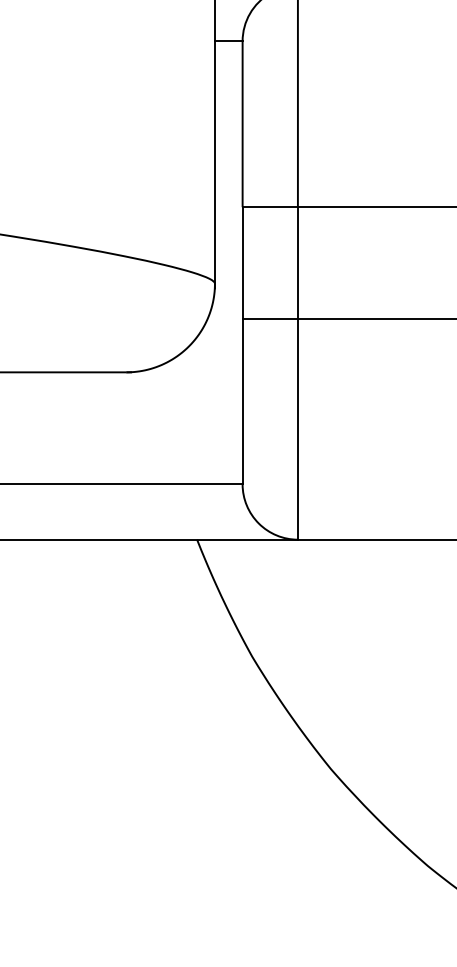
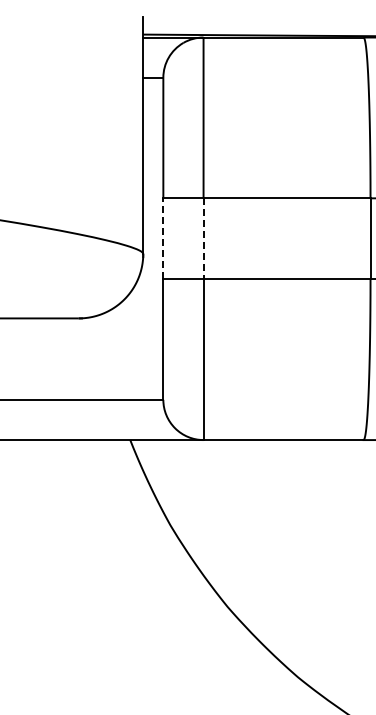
line: (242, 262) -> (163, 238), solid -> dashed
line: (297, 263) -> (203, 239), solid -> dashed

